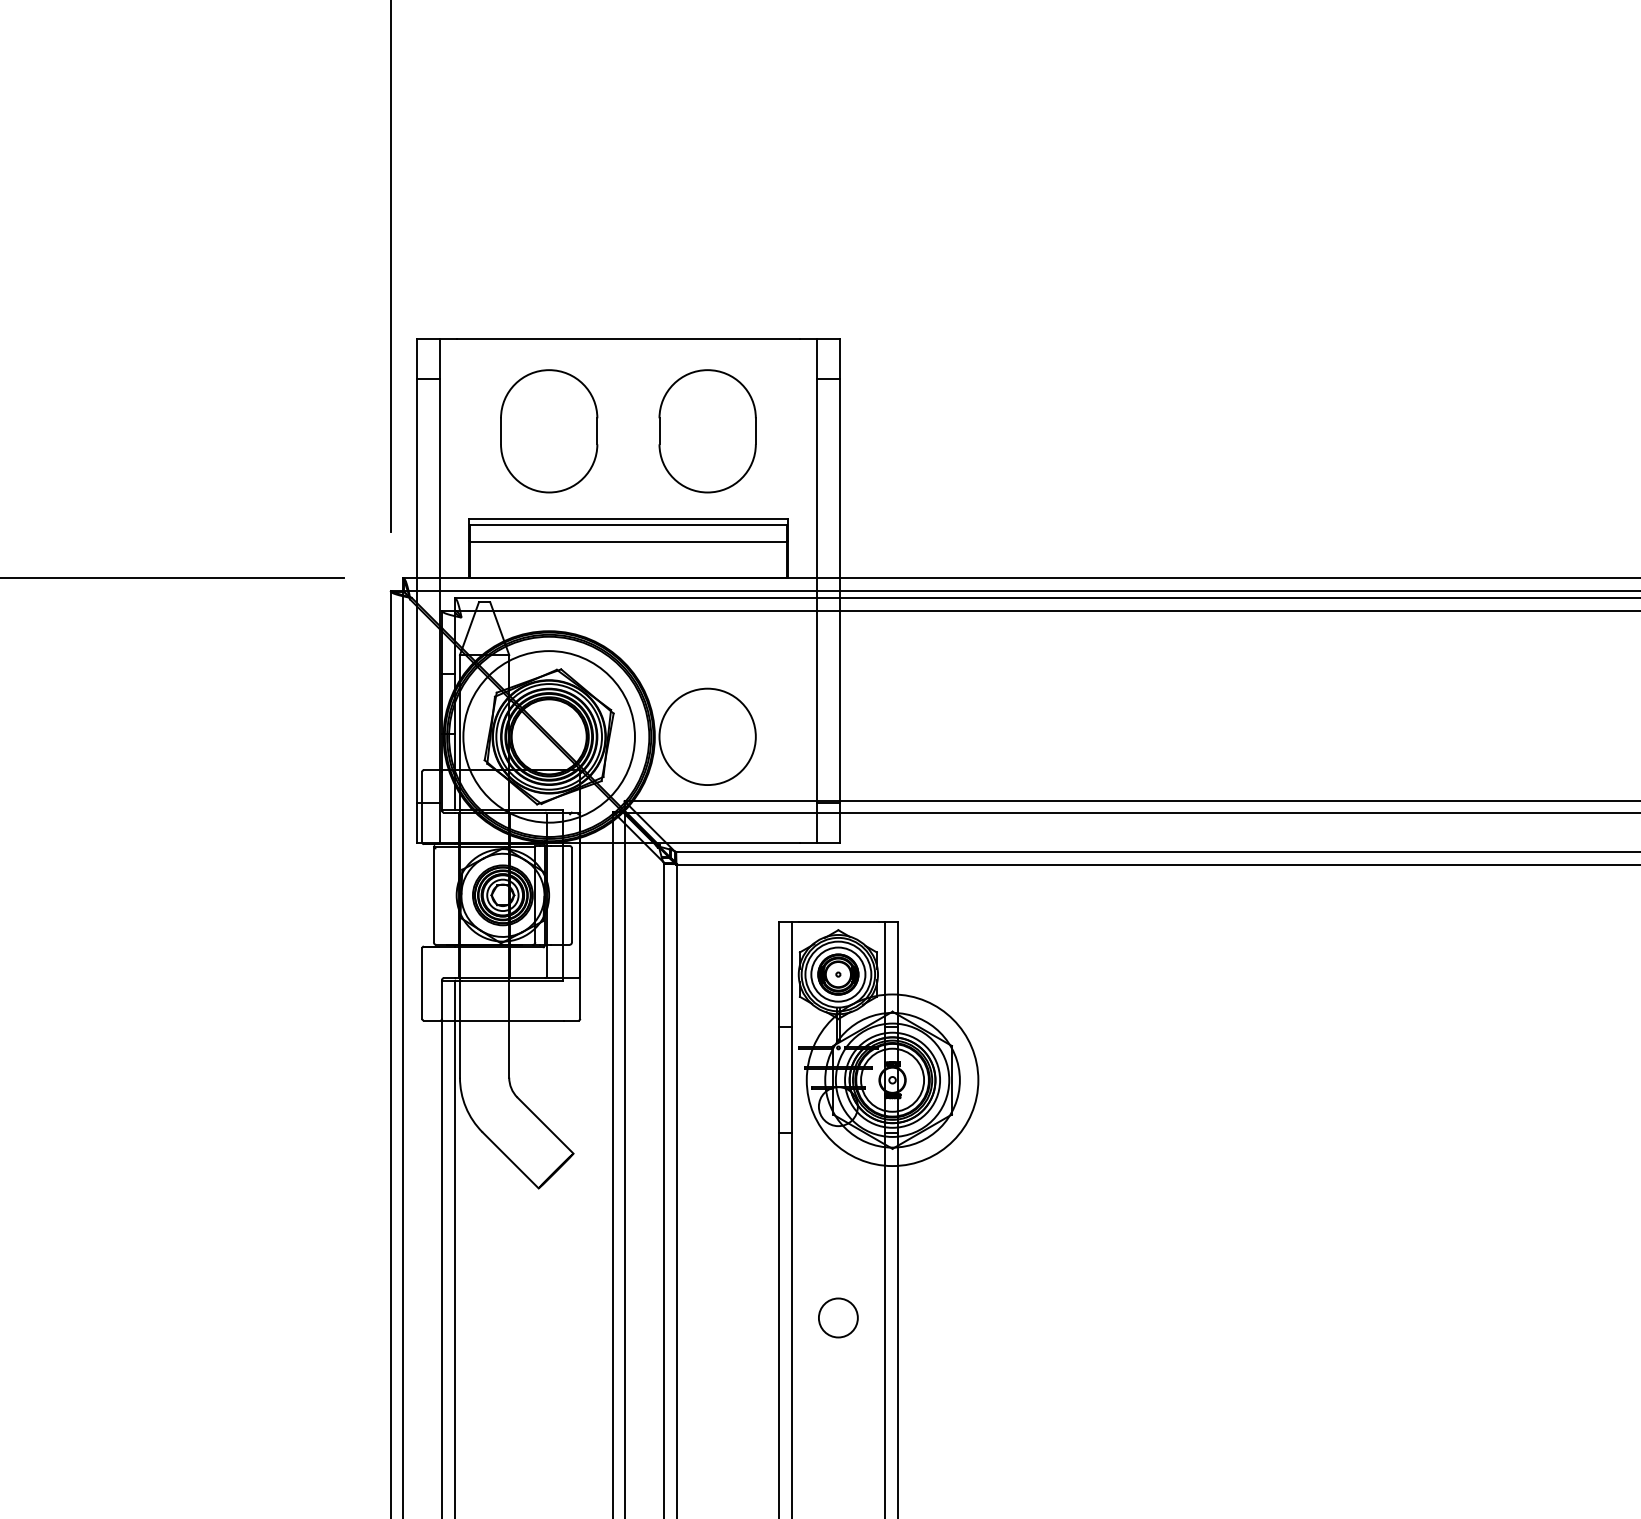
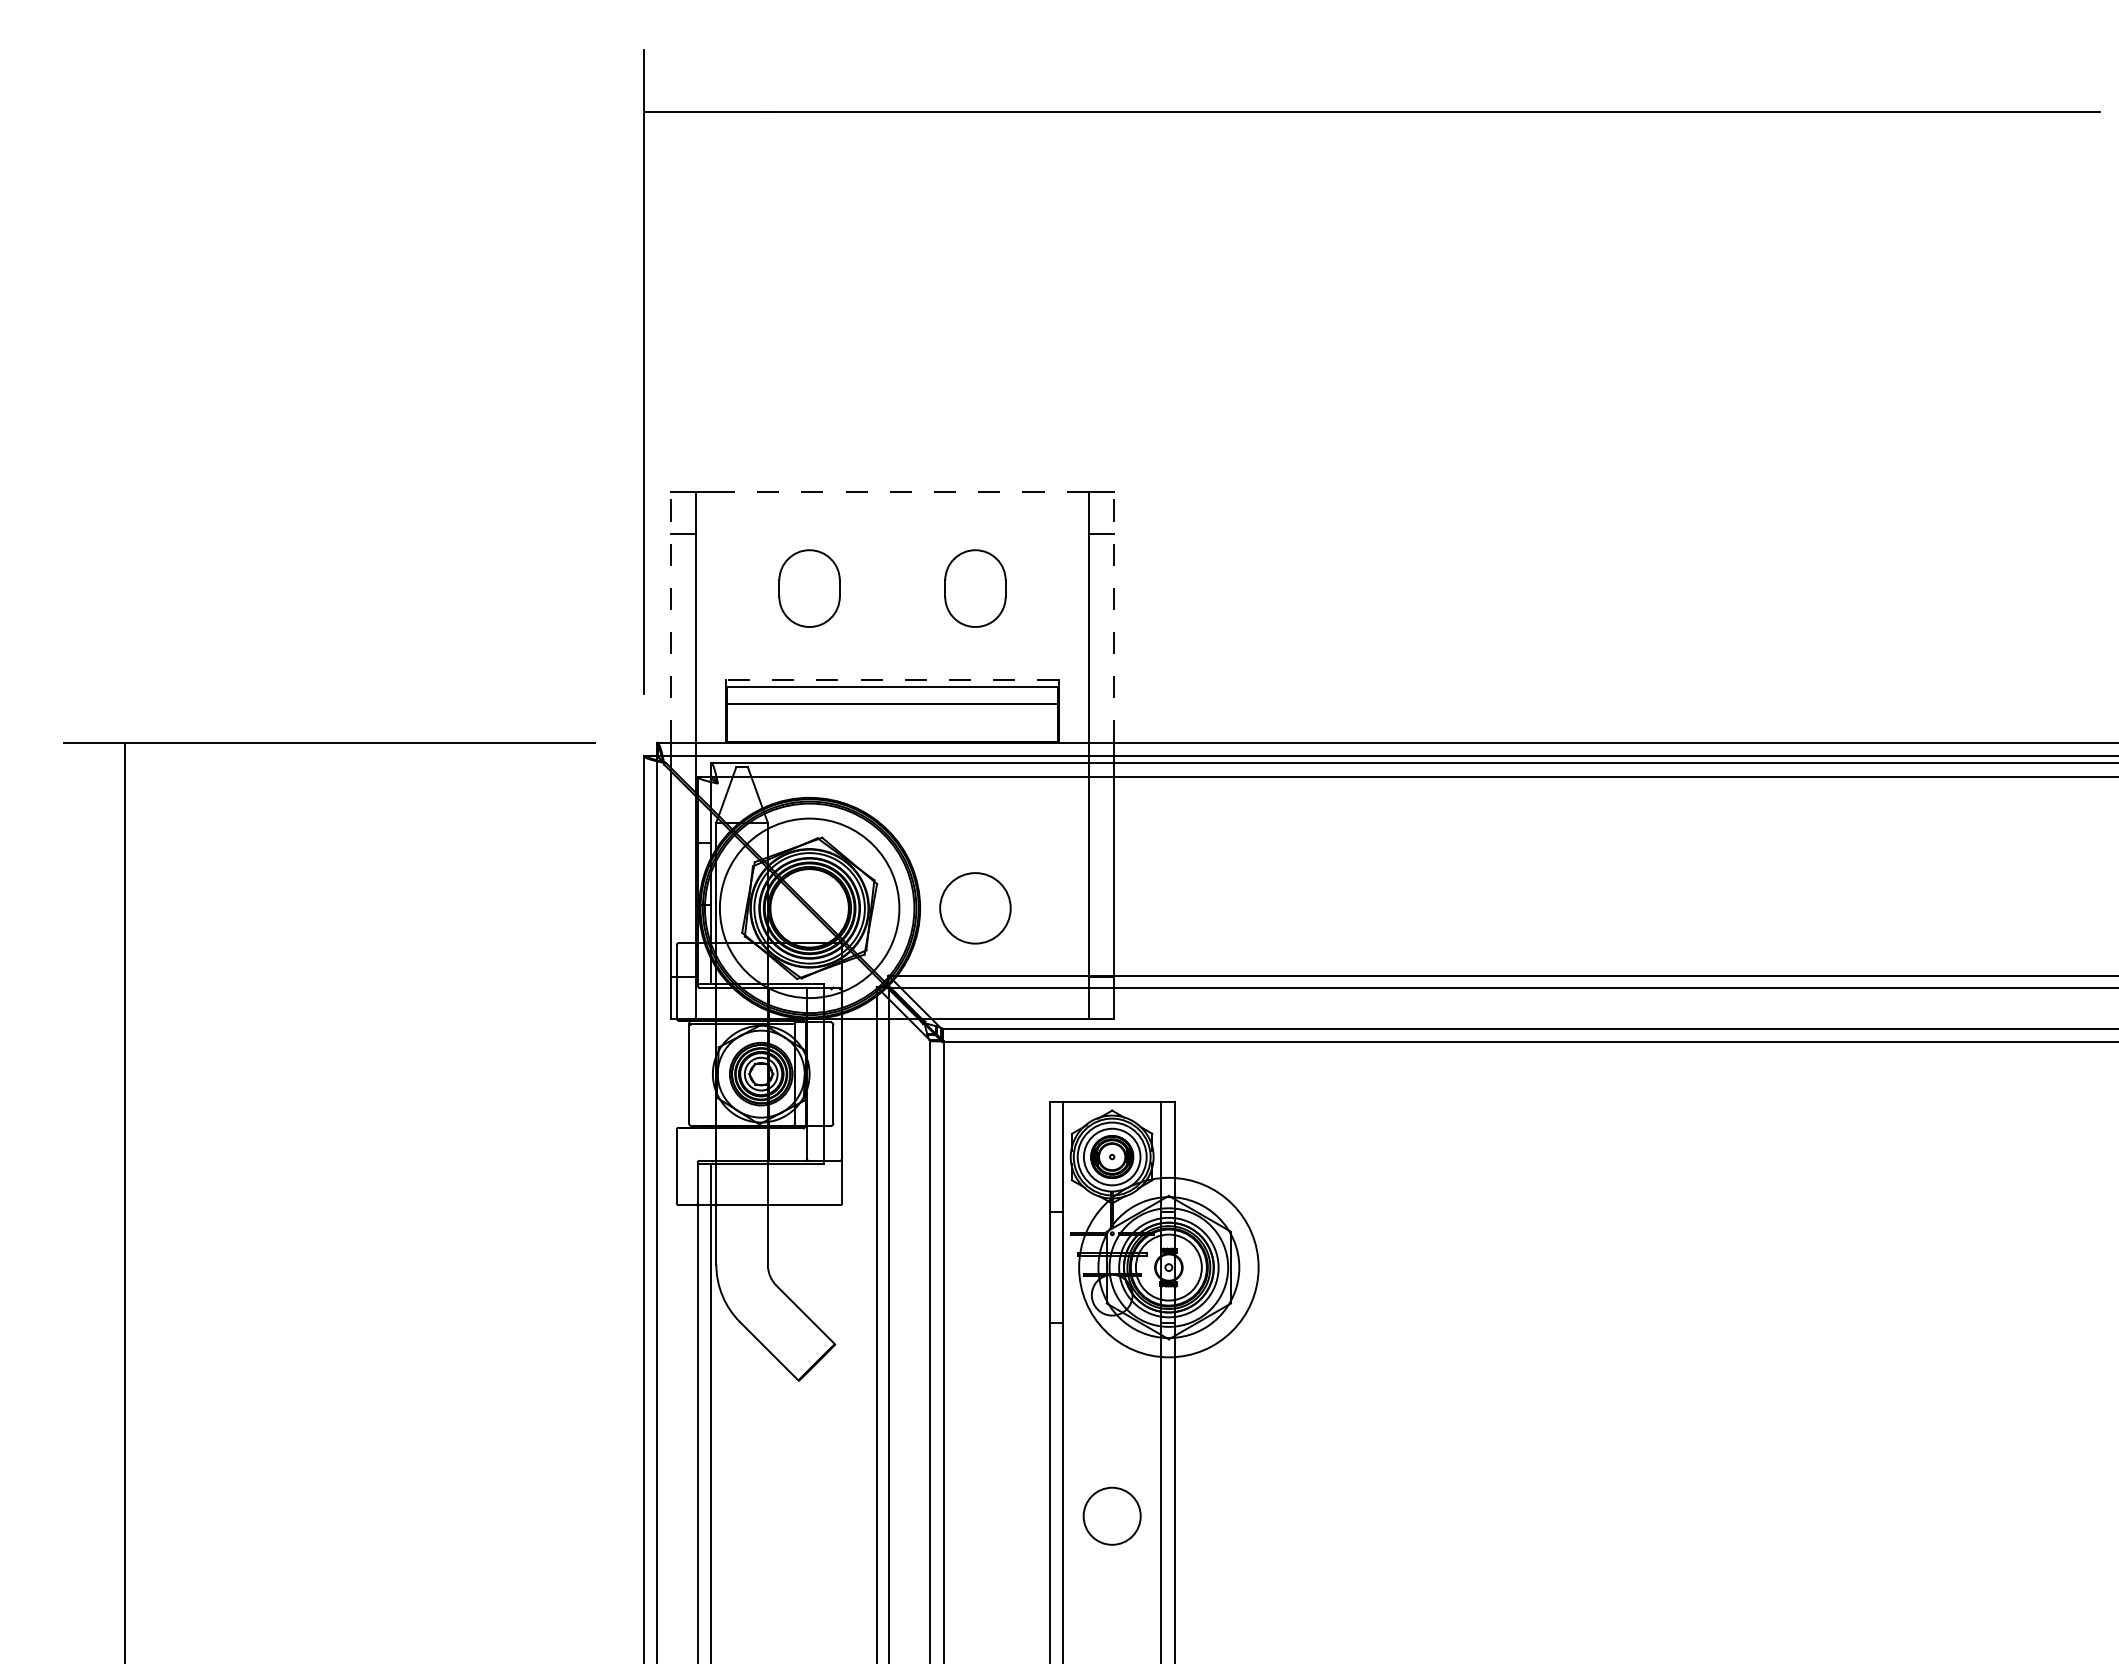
line: (628, 339) -> (892, 492), solid -> dashed
part: (549, 431) -> (809, 588), size x0.6
part: (707, 431) -> (975, 588), size x0.6
line: (417, 457) -> (671, 616), solid -> dashed
line: (839, 457) -> (1113, 616), solid -> dashed
line: (628, 519) -> (892, 680), solid -> dashed
circle: (707, 736) -> (975, 907), size x0.7
circle: (837, 1317) -> (1111, 1515), size x1.4

